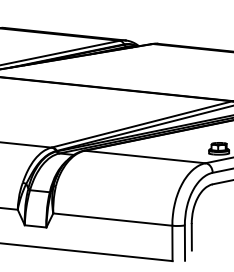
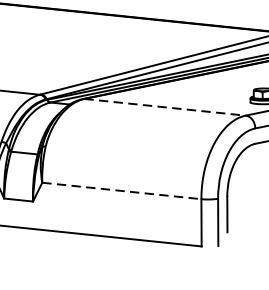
line: (145, 157) -> (165, 107), solid -> dashed
line: (112, 219) -> (121, 190), solid -> dashed

